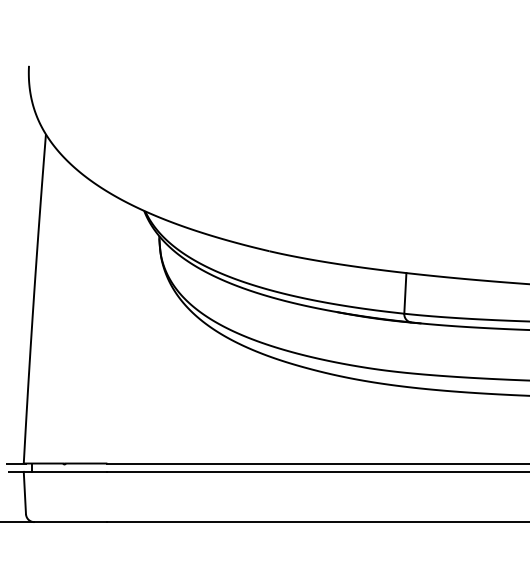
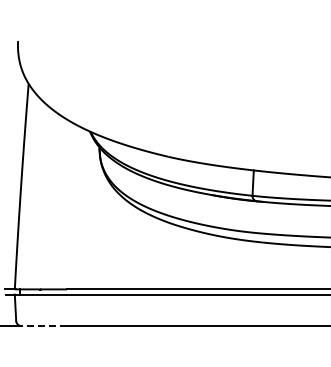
line: (71, 522) -> (44, 326), solid -> dashed

